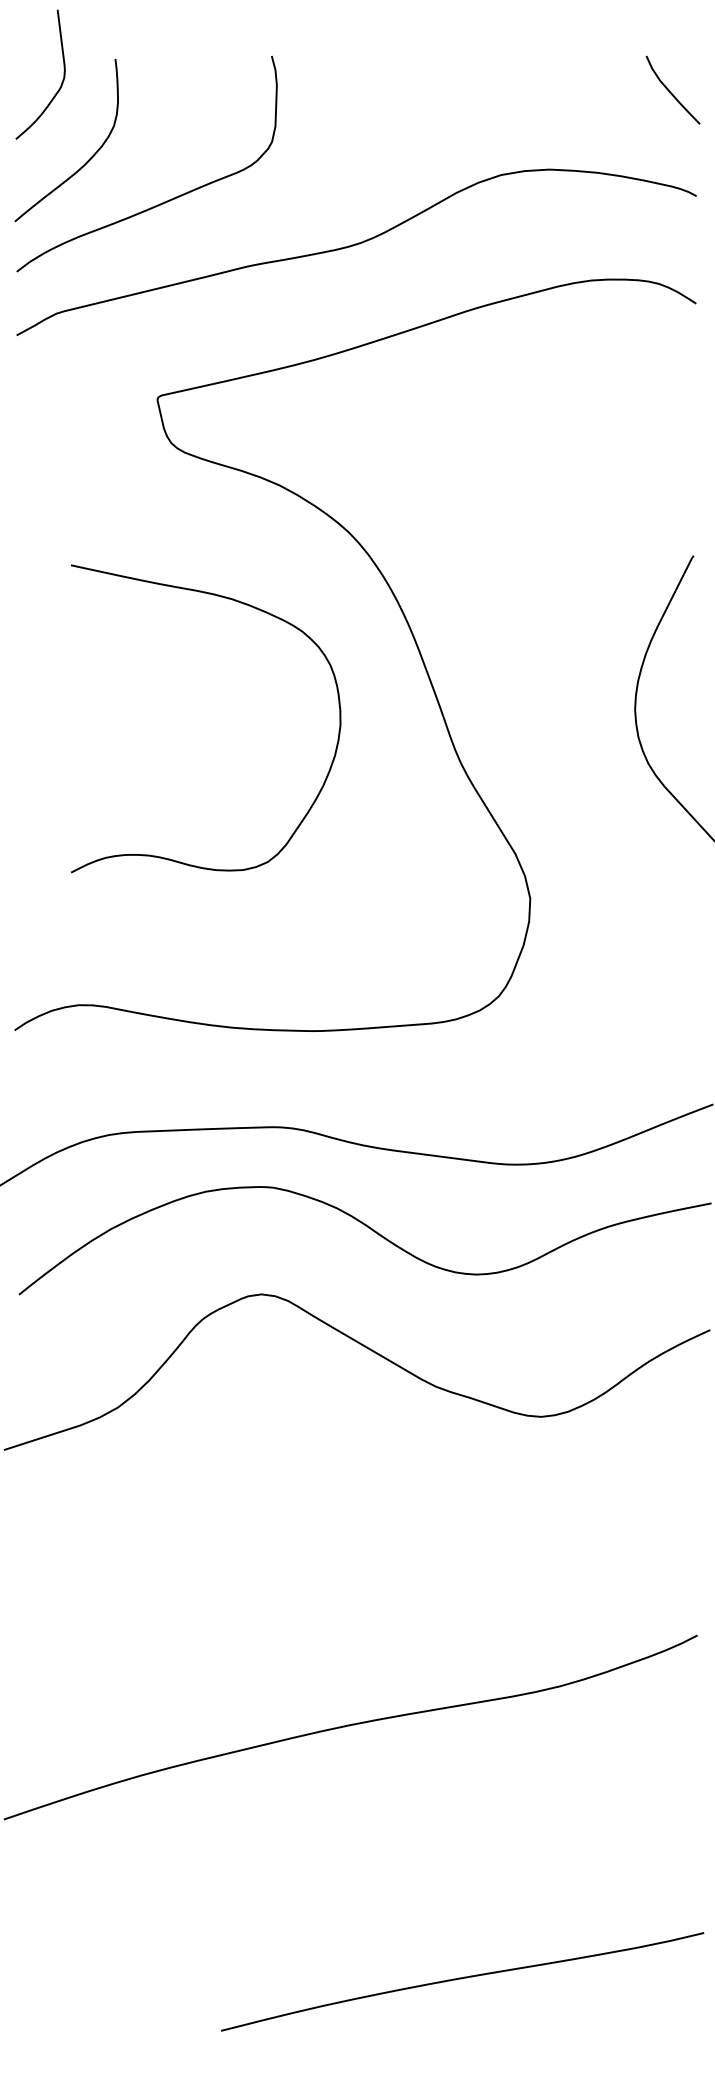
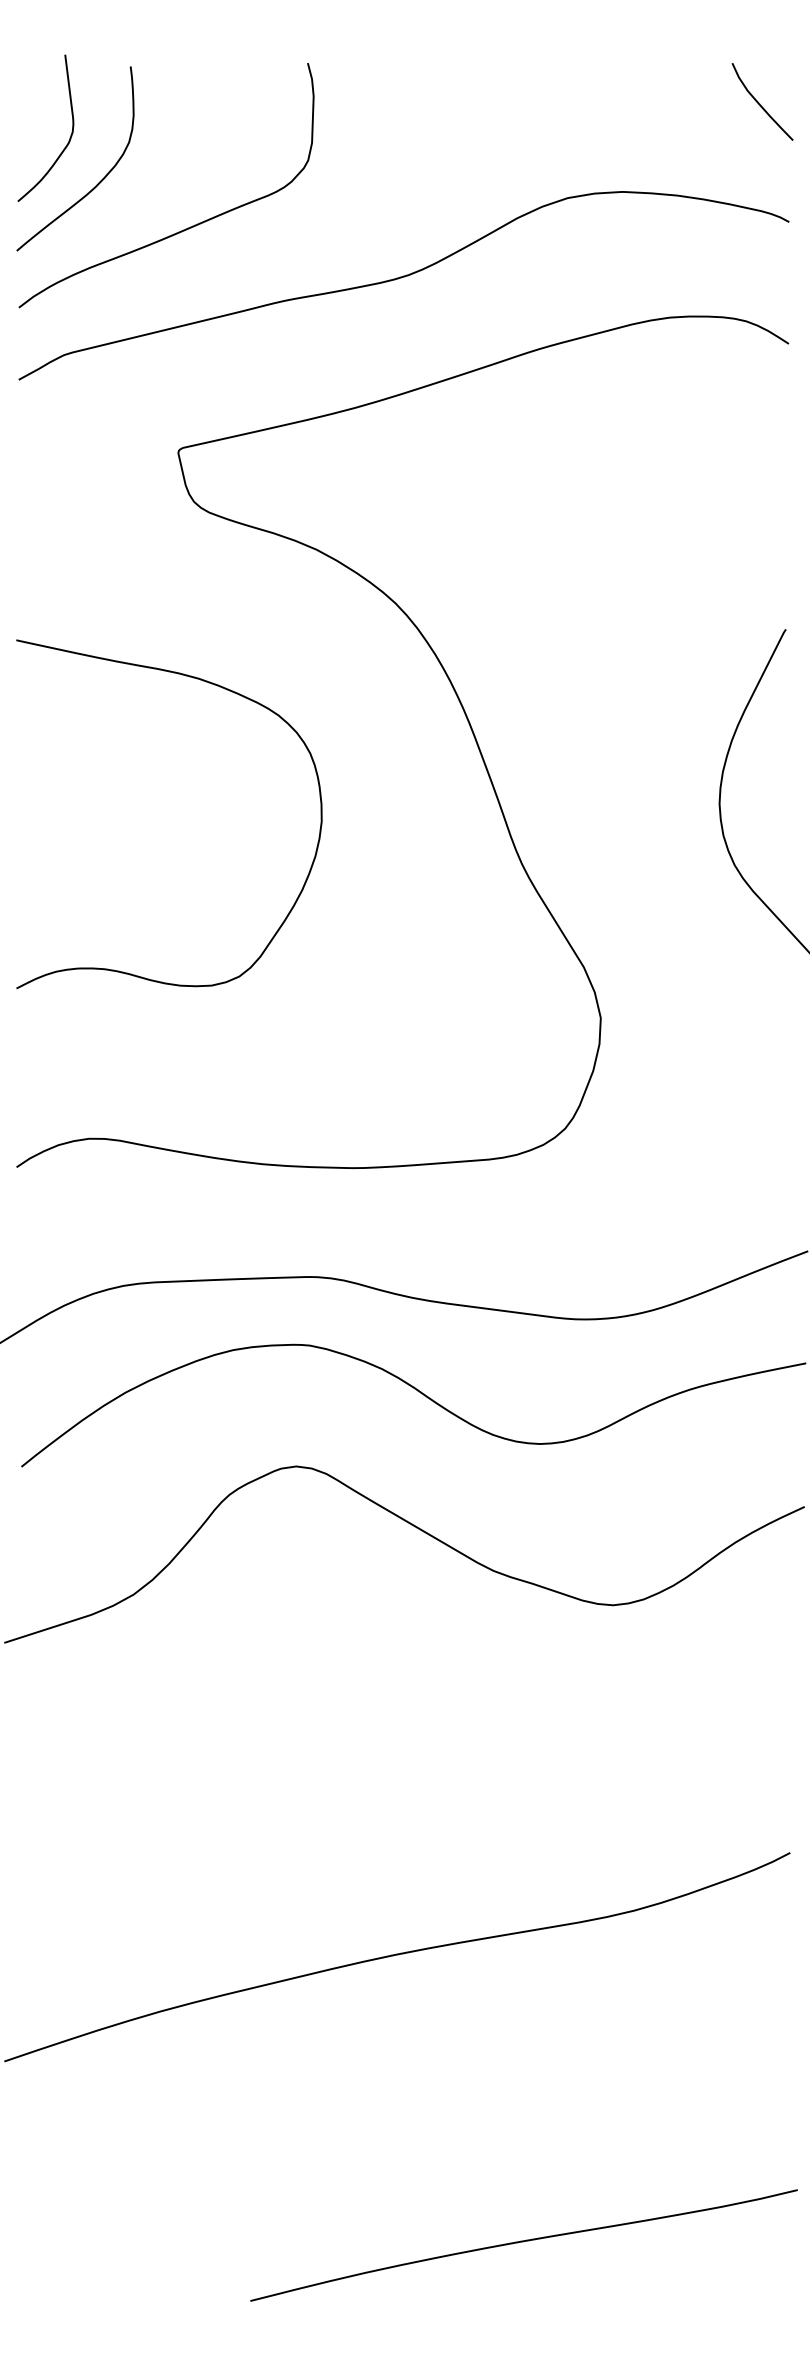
curve: (62, 80) -> (70, 134), moved
curve: (250, 606) -> (219, 687), moved

